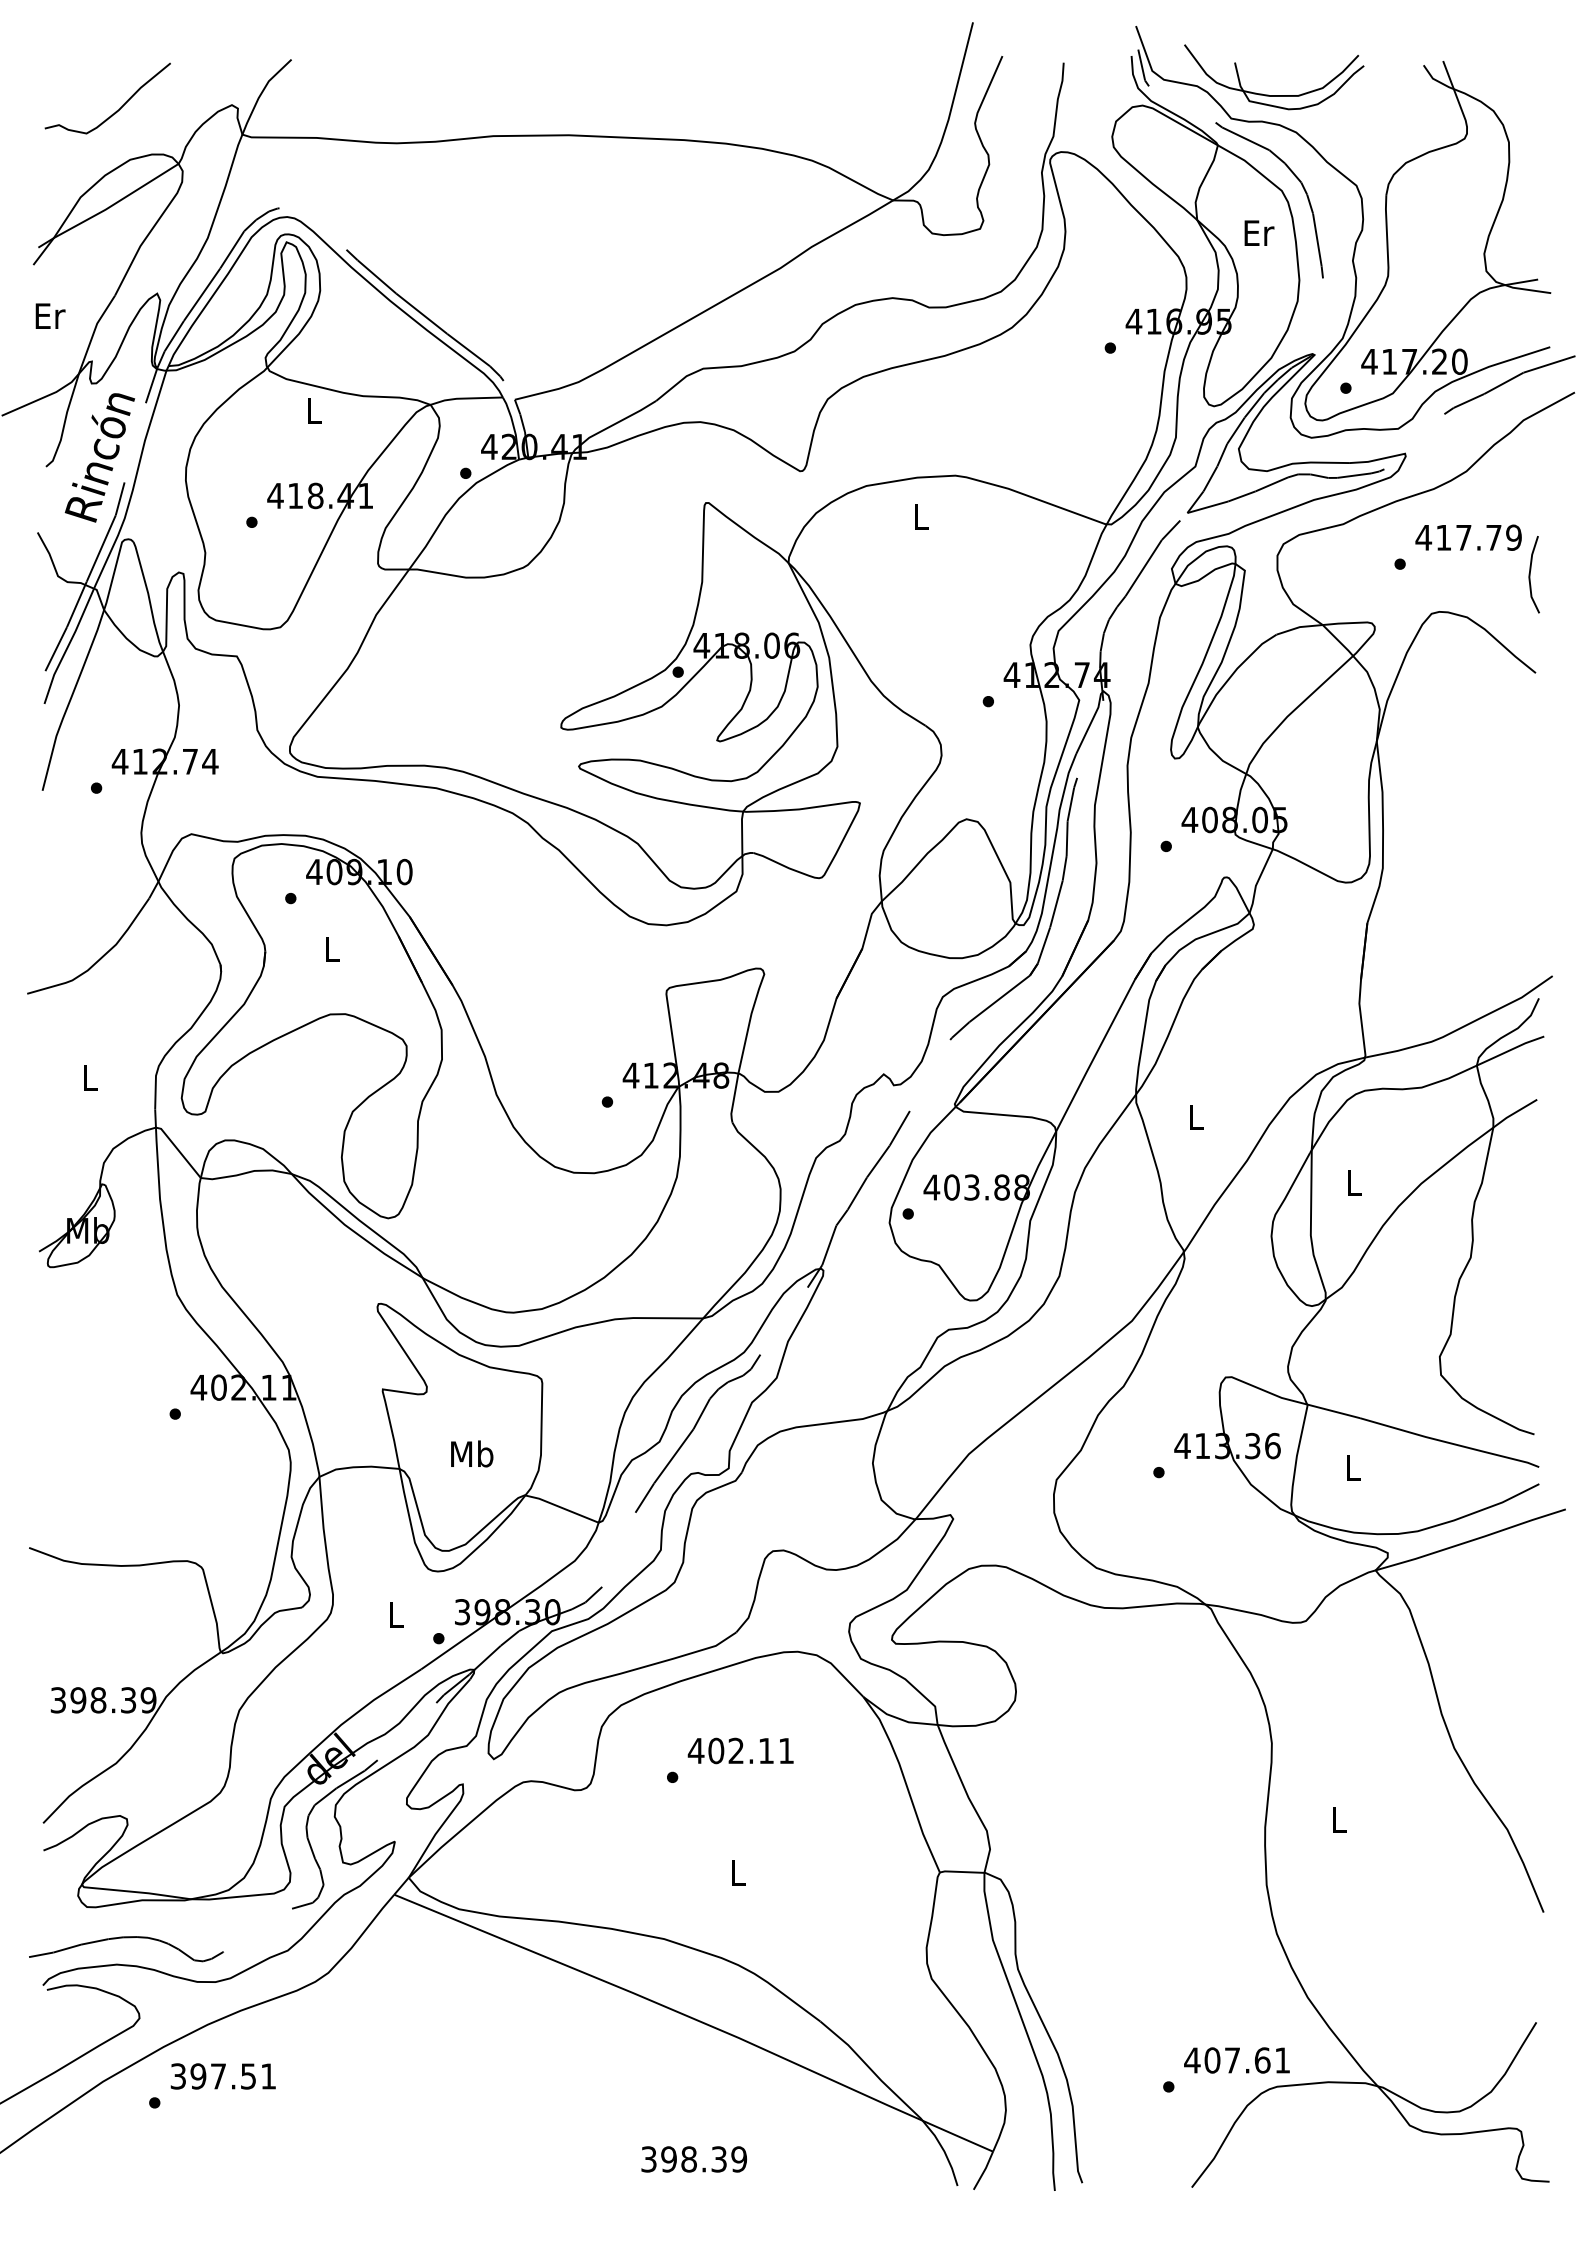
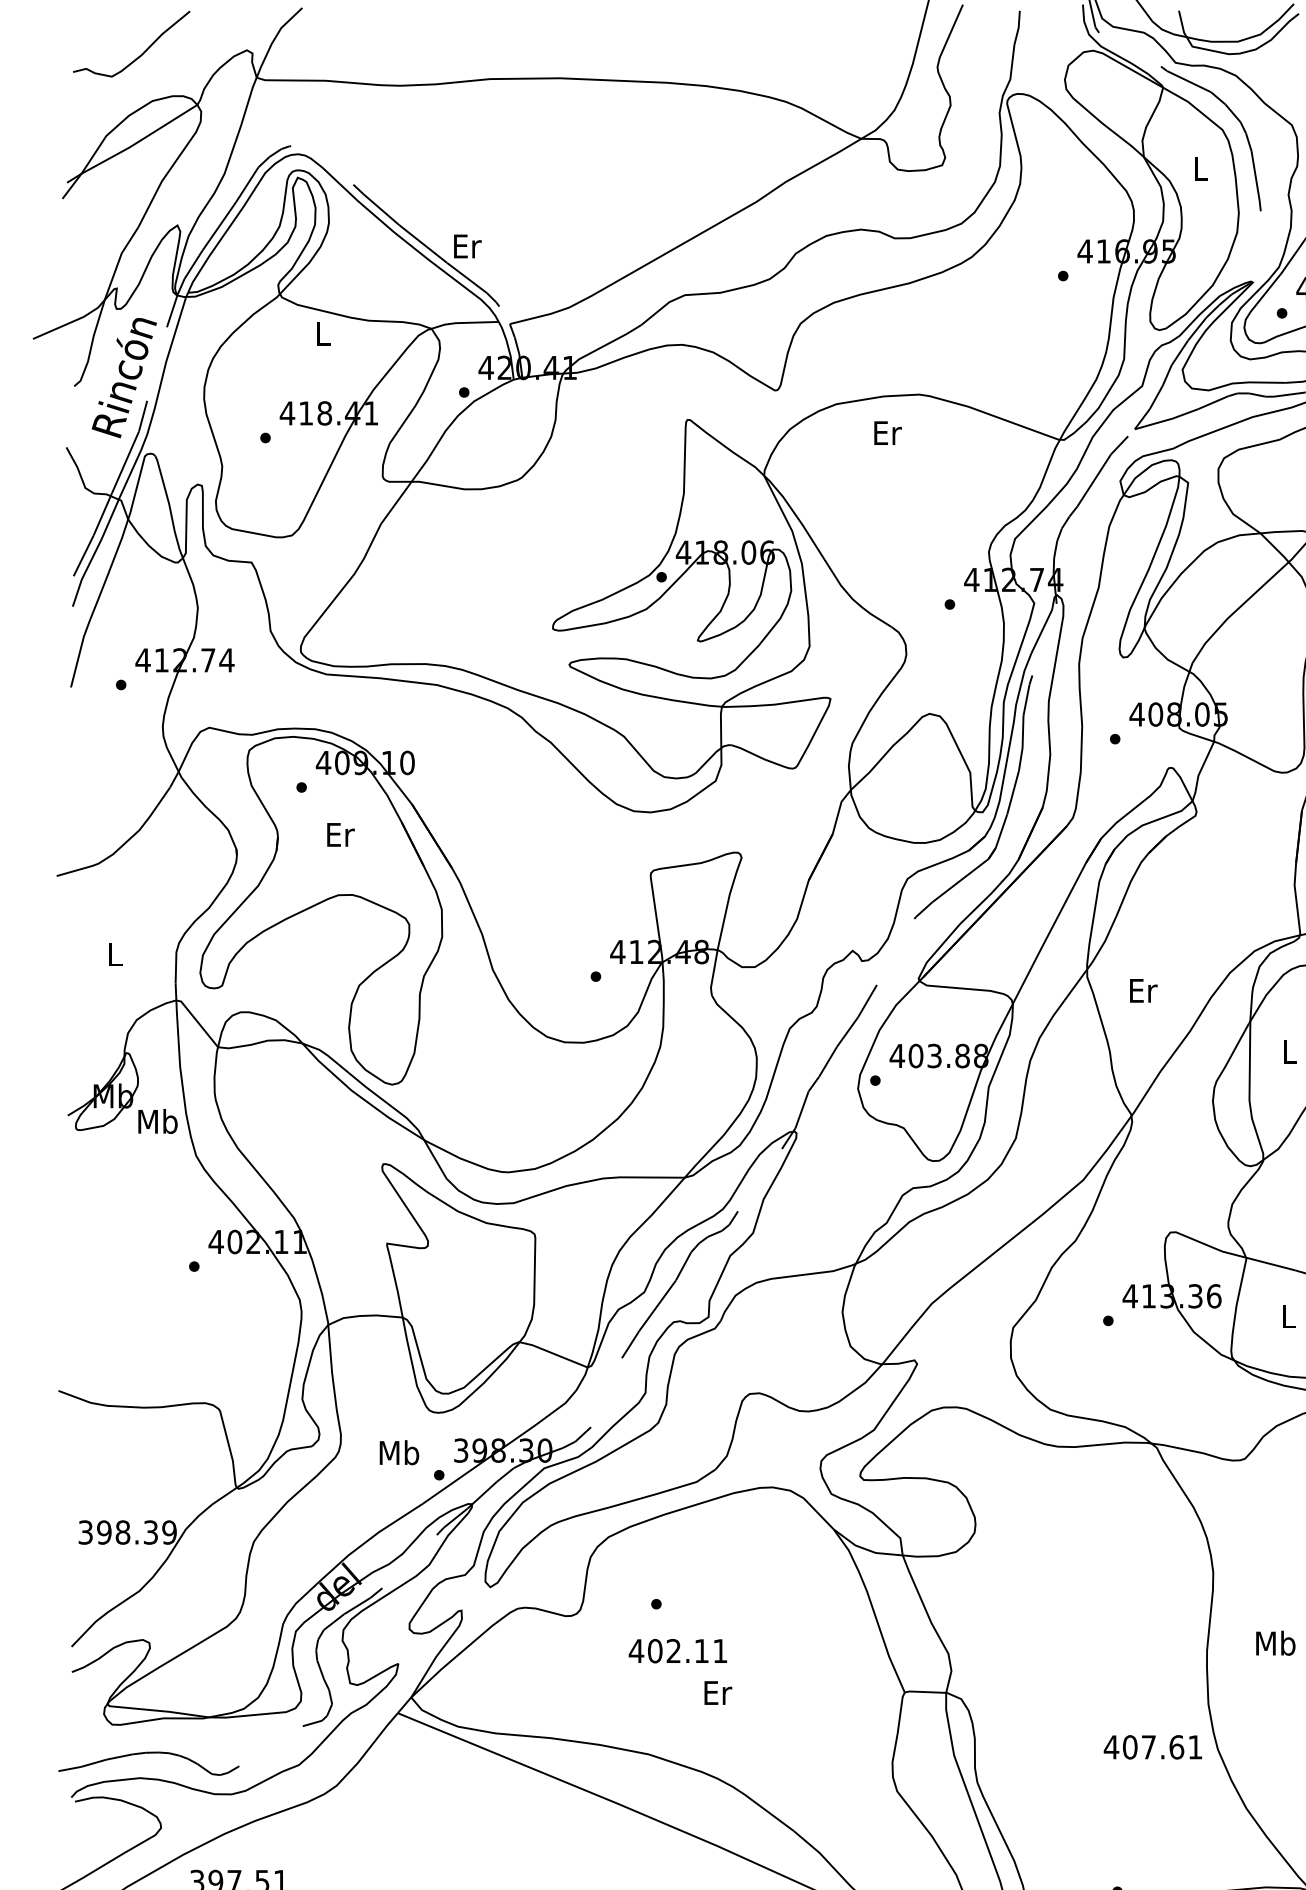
text: (1259, 232) -> (1201, 168), Er -> L
text: (50, 315) -> (467, 245), moved
text: (921, 516) -> (887, 432), L -> Er
text: (333, 949) -> (341, 834), L -> Er
text: (1196, 1117) -> (1143, 990), L -> Er
text: (472, 1453) -> (158, 1121), moved
text: (396, 1613) -> (399, 1451), L -> Mb
text: (740, 1750) -> (677, 1650), moved
text: (1339, 1819) -> (1276, 1643), L -> Mb
text: (739, 1872) -> (718, 1692), L -> Er
text: (1236, 2060) -> (1152, 1747), moved

